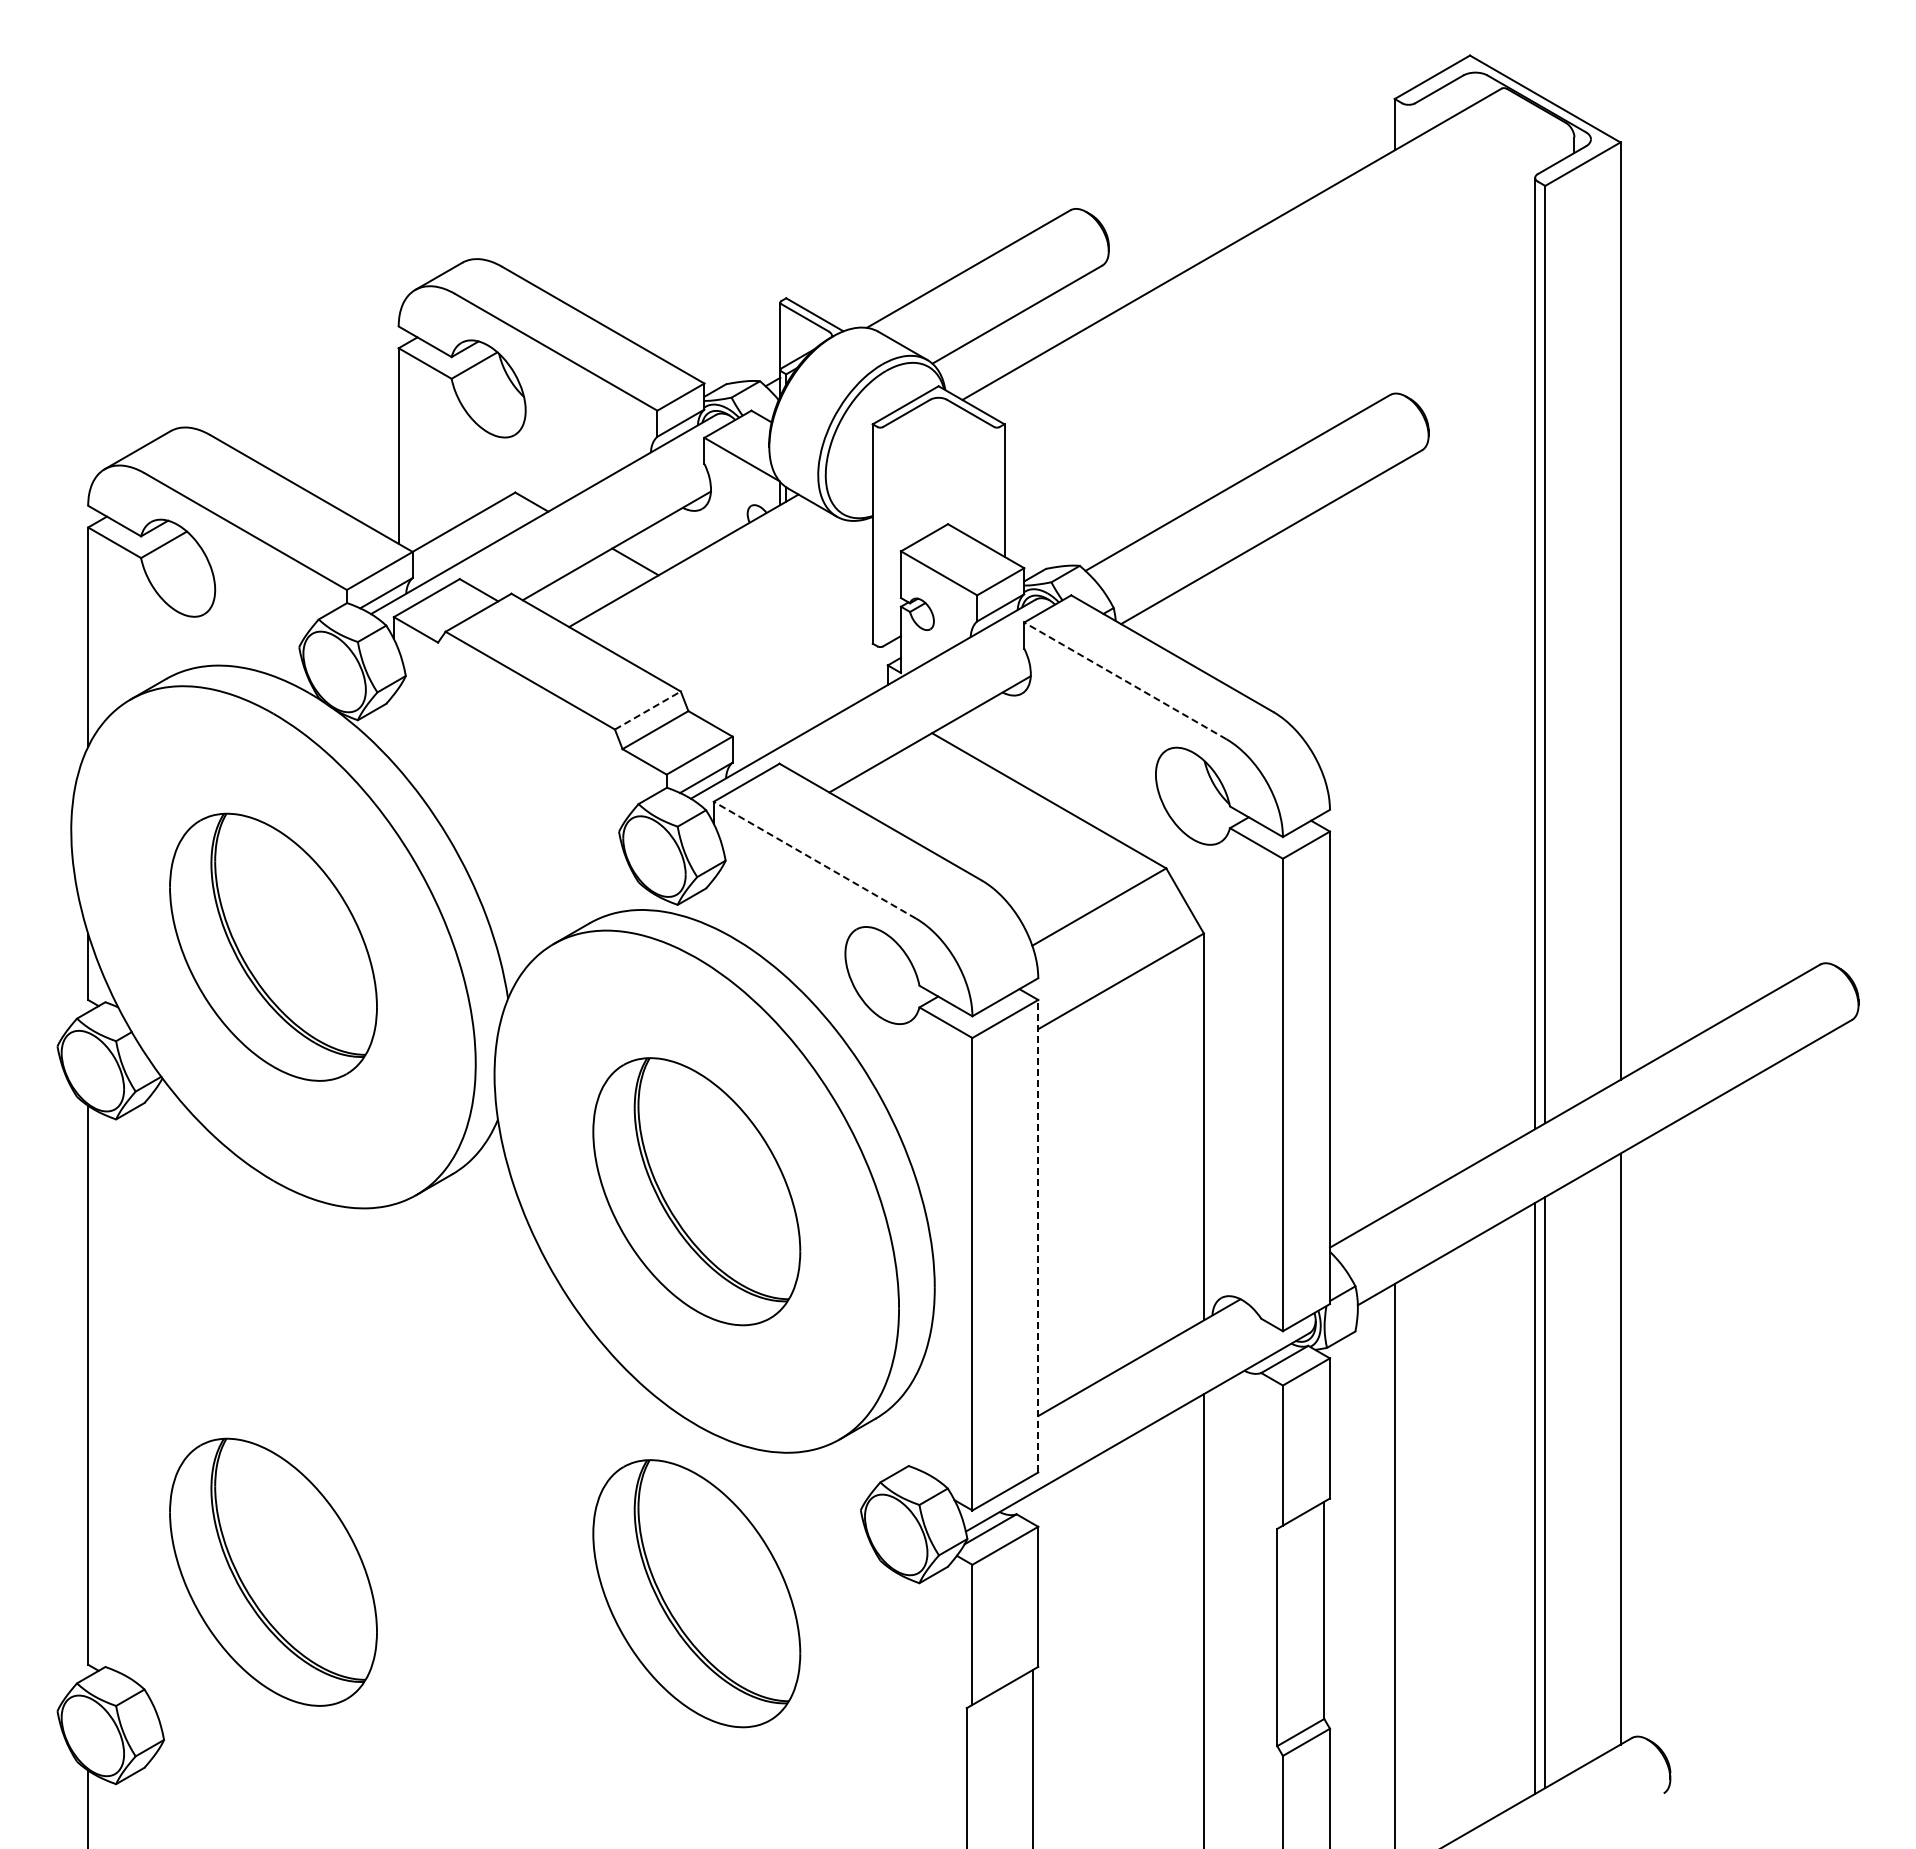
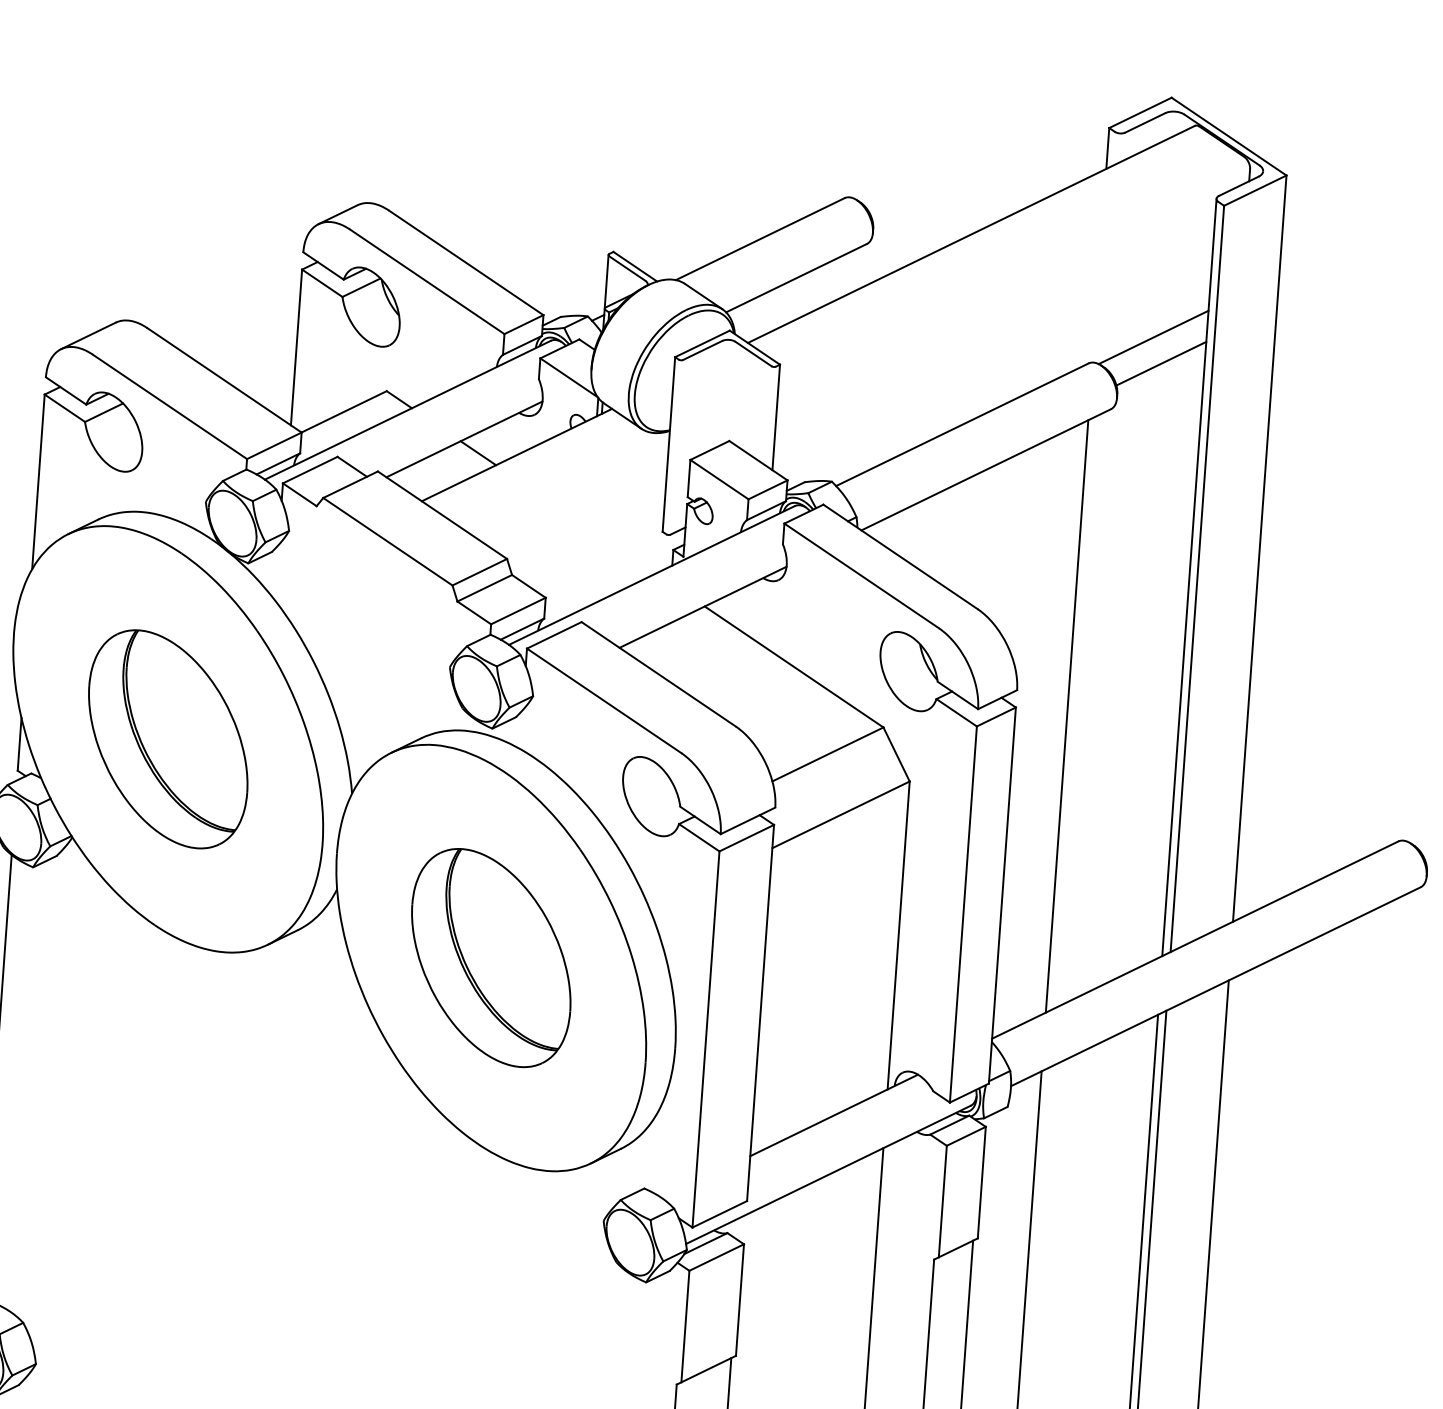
line: (1468, 356) -> (1153, 337), added
line: (1480, 388) -> (1160, 363), added
line: (1125, 680) -> (861, 575), dashed -> solid
line: (648, 710) -> (480, 572), dashed -> solid
line: (1394, 838) -> (1066, 716), added
line: (814, 860) -> (603, 701), dashed -> solid
line: (1038, 1235) -> (760, 1012), dashed -> solid
part: (273, 1571) -> (132, 1236), removed
part: (696, 1593) -> (468, 1277), removed

